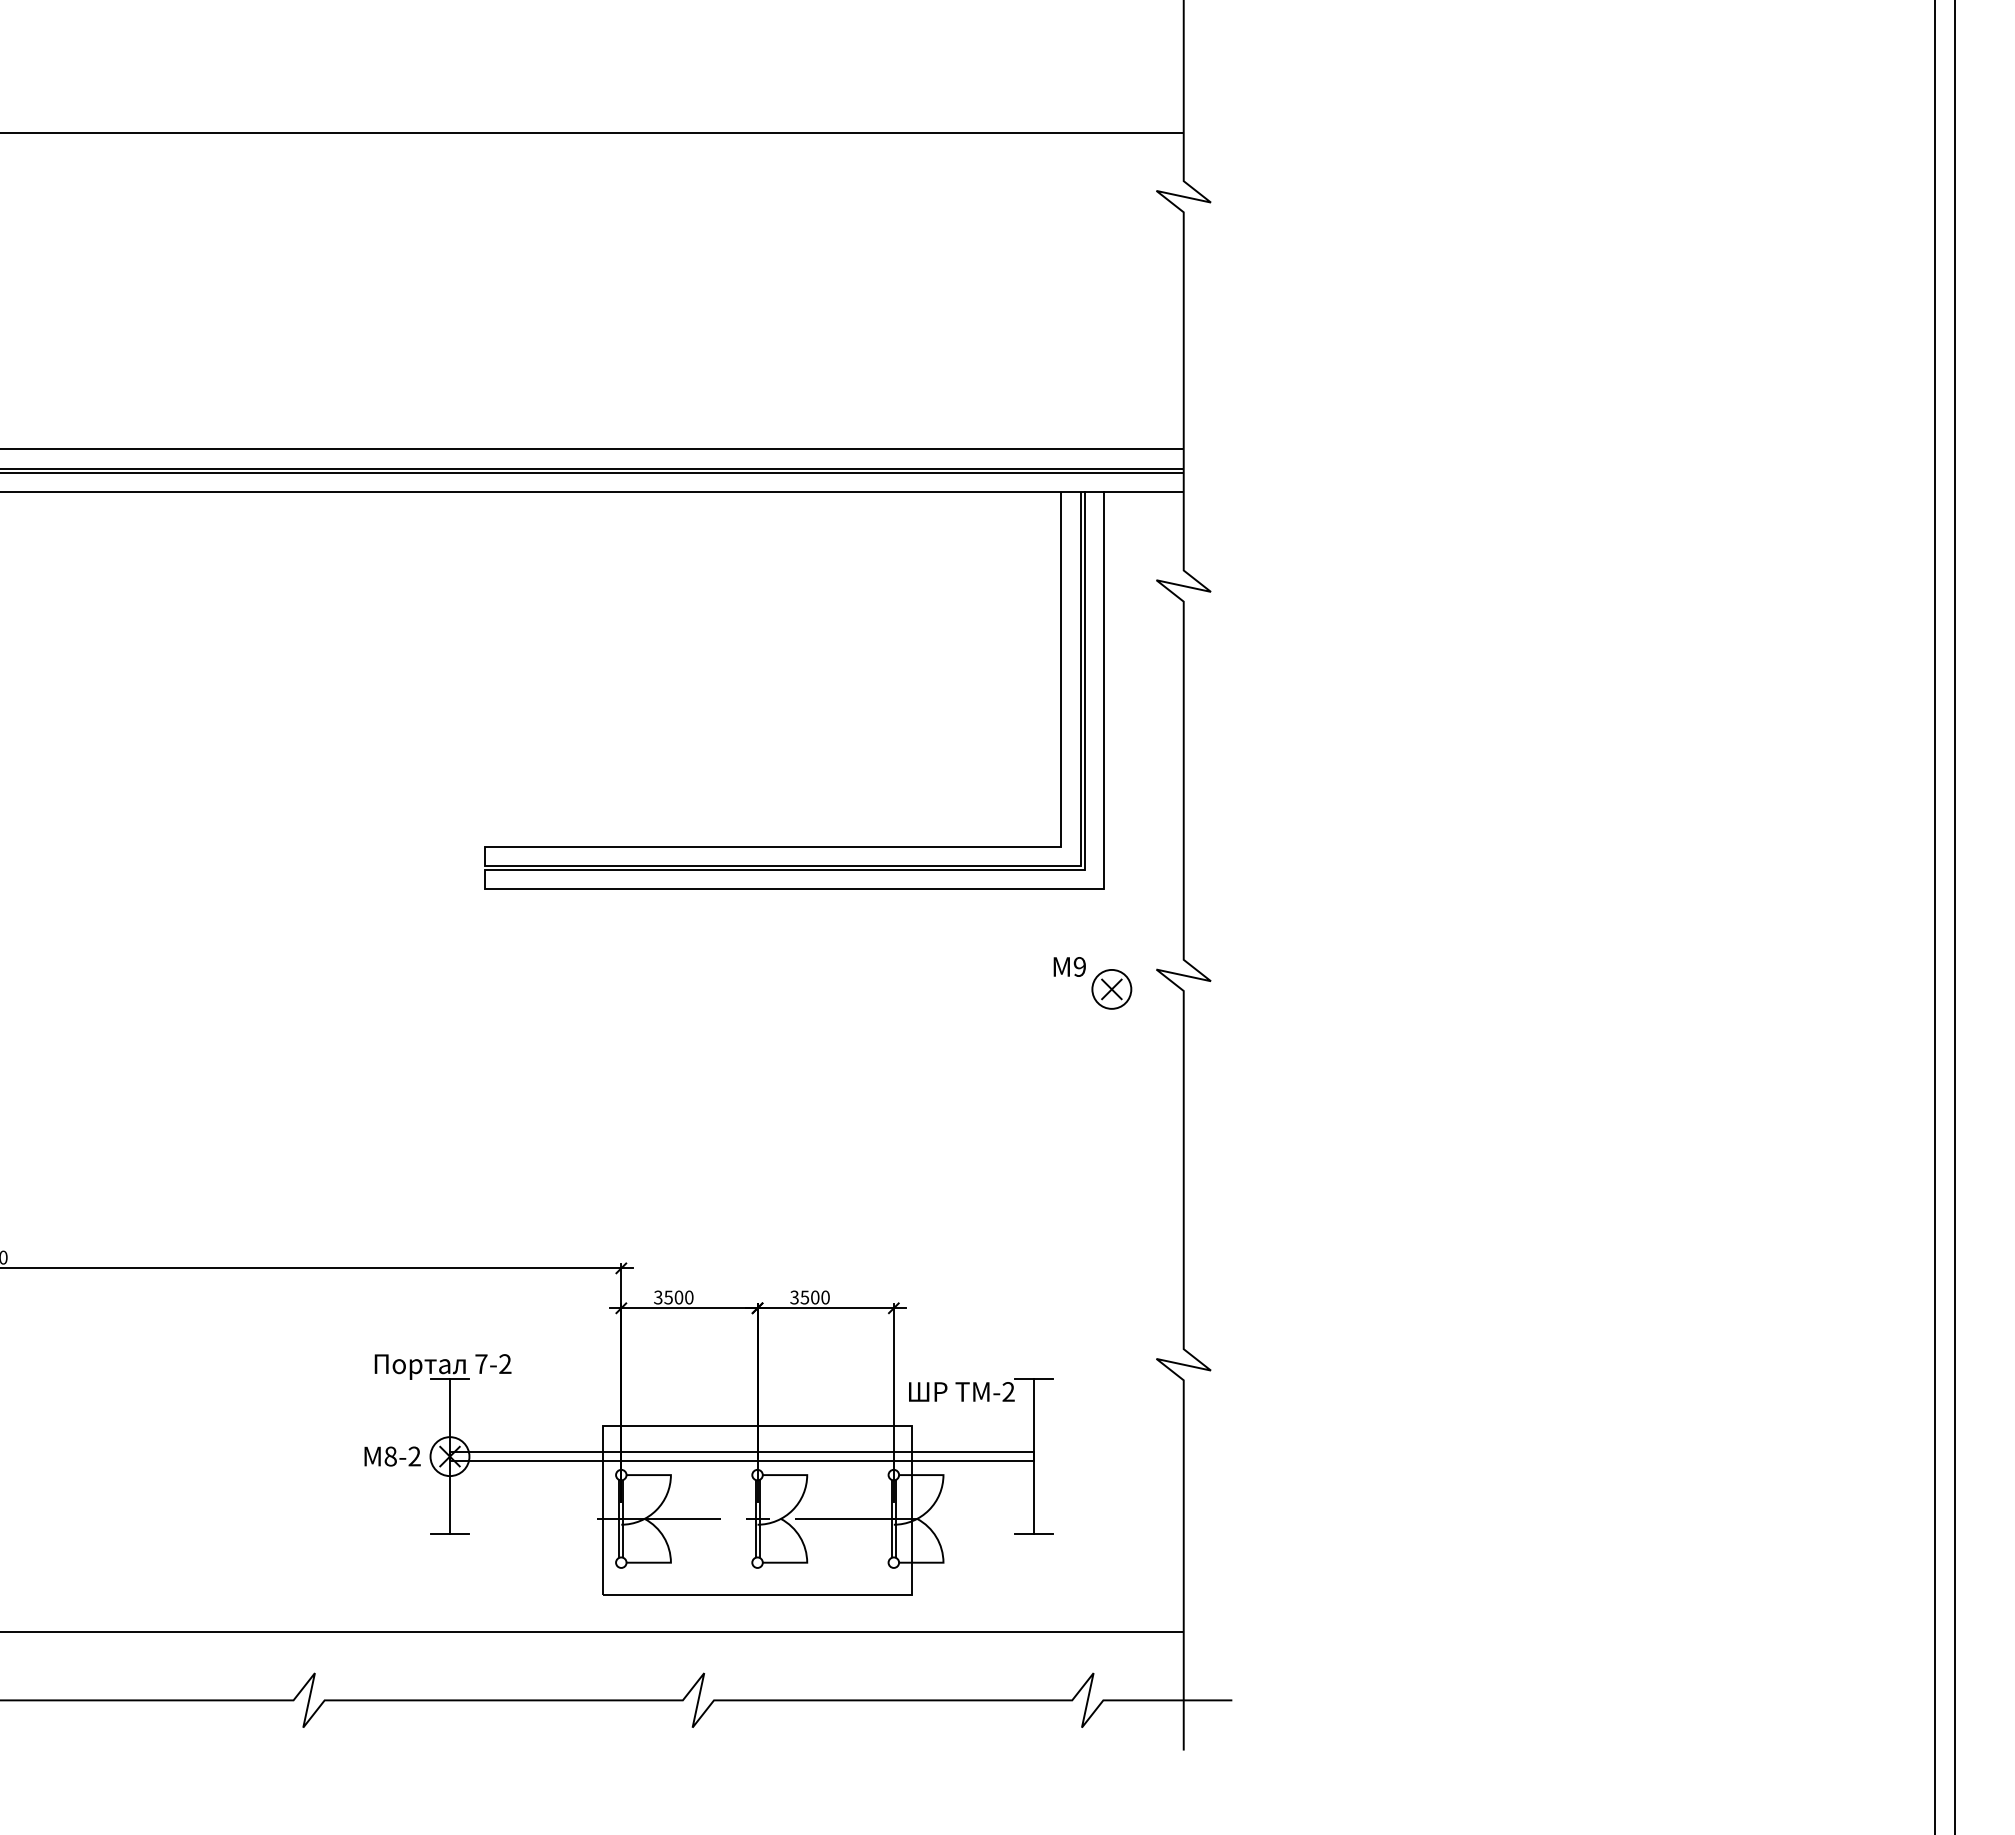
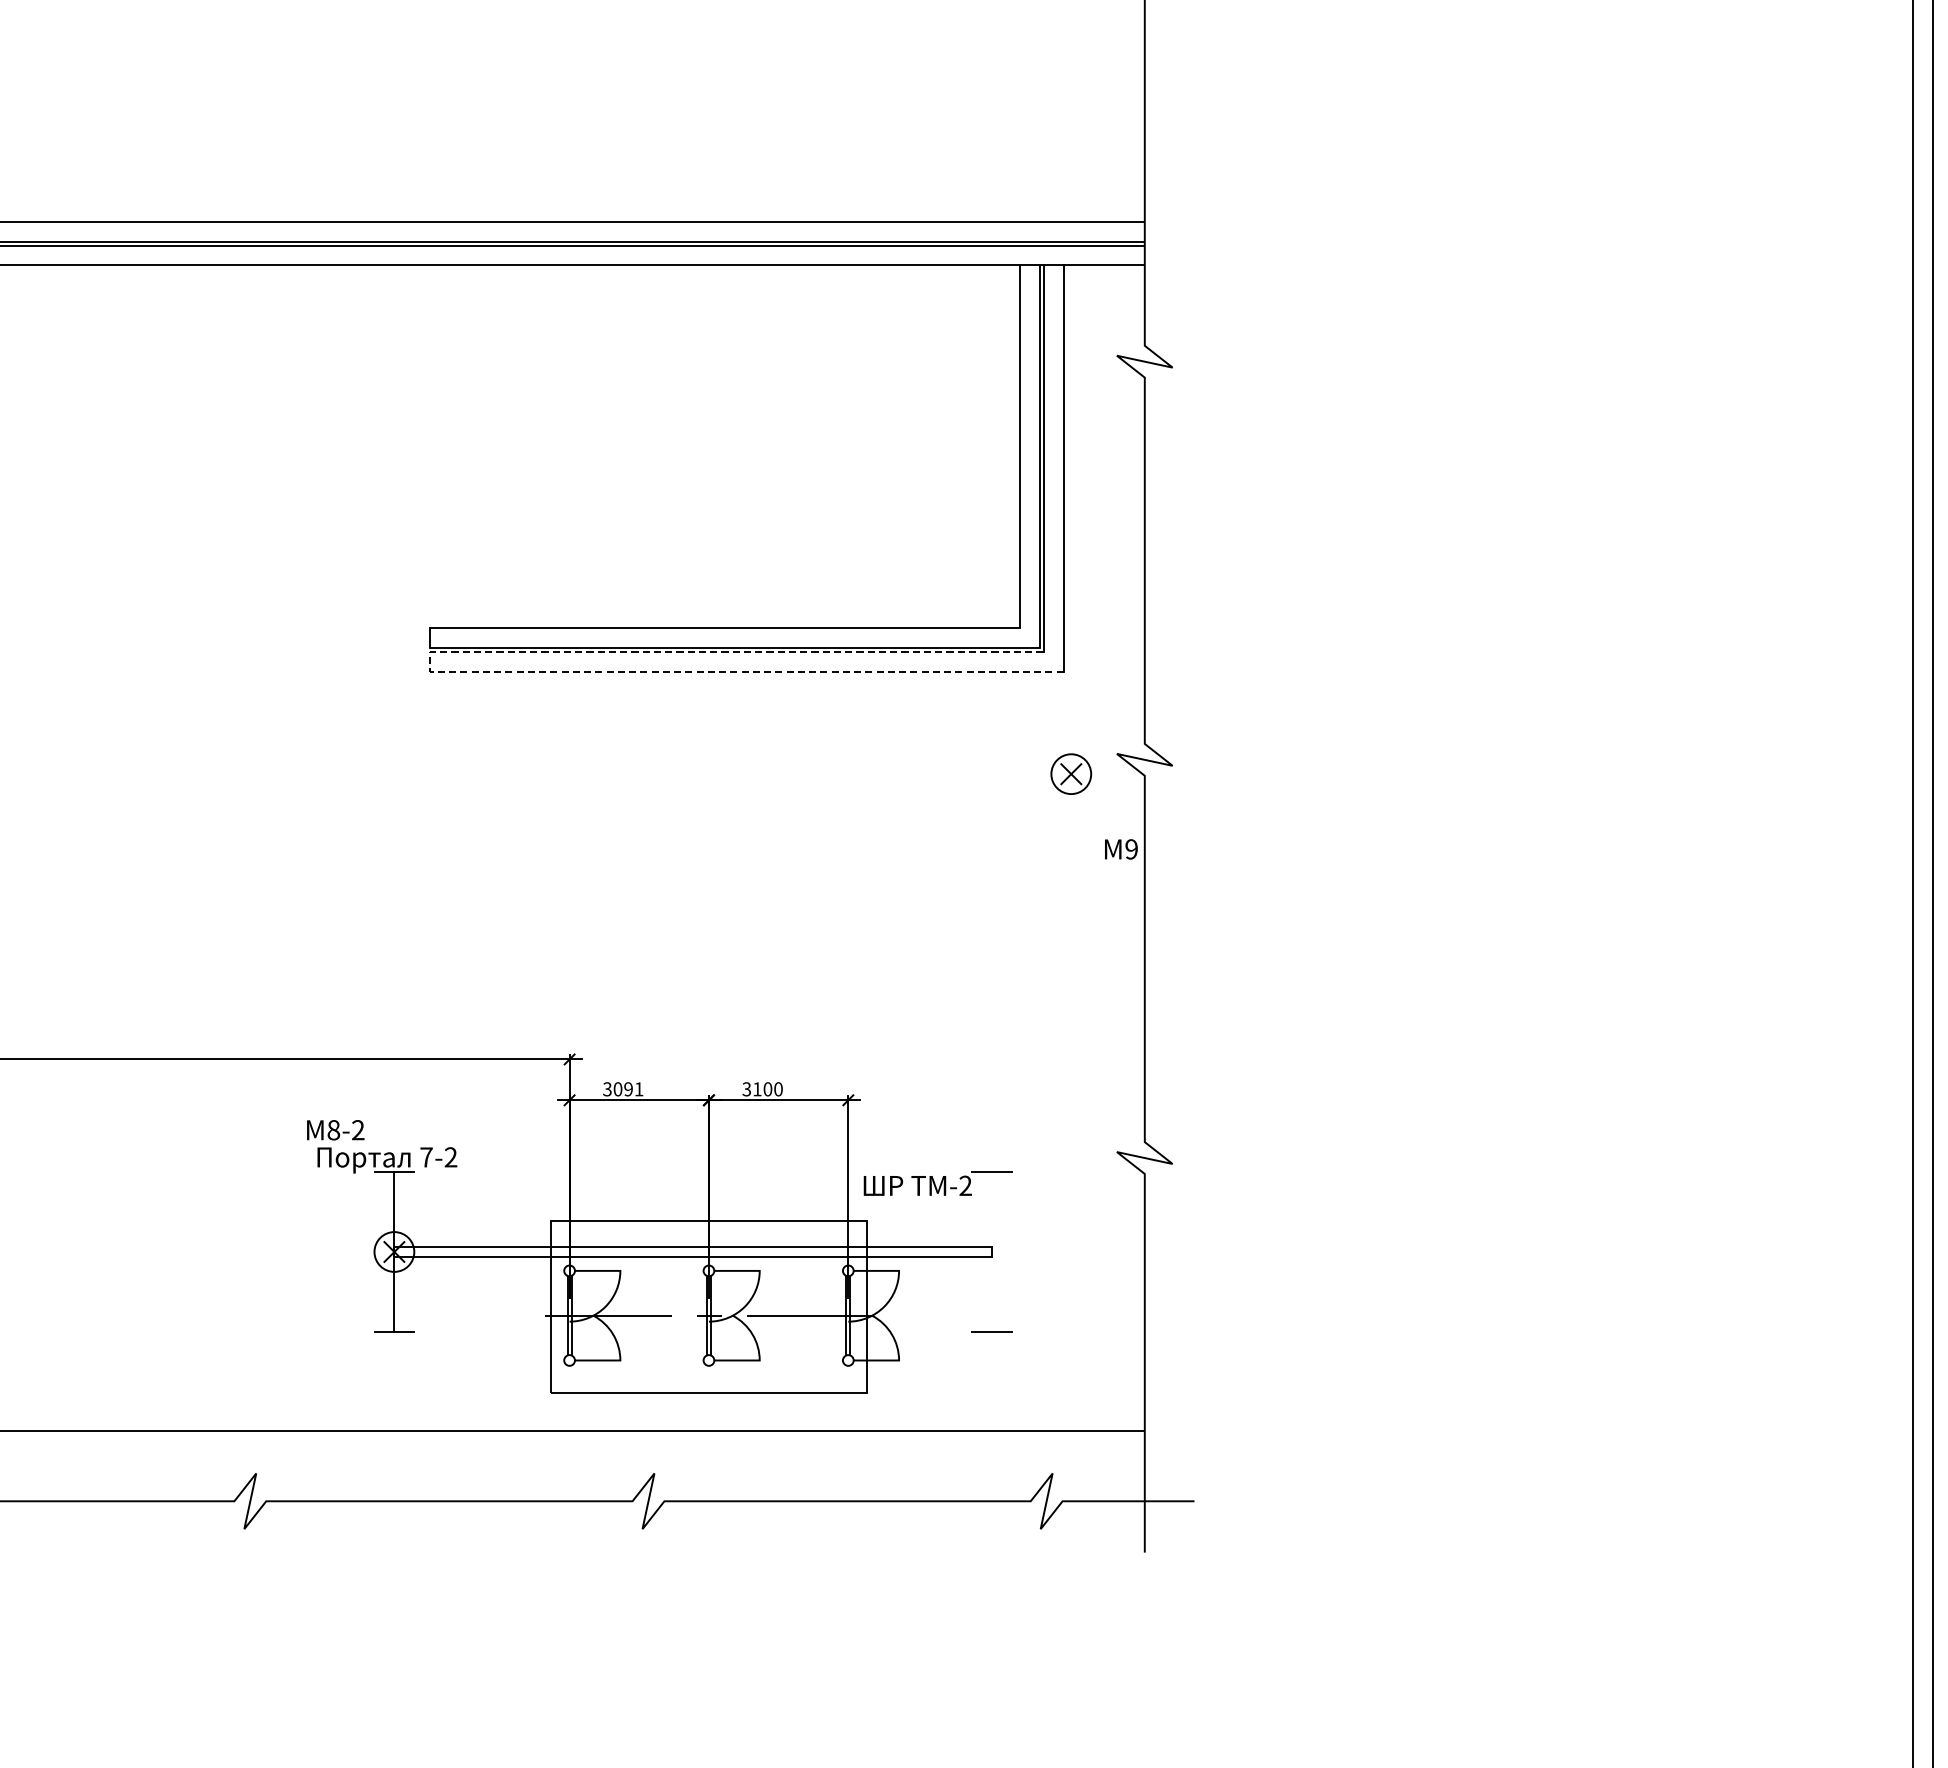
line: (484, 889) -> (429, 672), solid -> dashed
text: (1069, 966) -> (1121, 848), moved
text: (678, 1297) -> (628, 1089), 3500 -> 3091
text: (804, 1297) -> (756, 1089), 3500 -> 3100
text: (392, 1456) -> (335, 1130), moved
line: (1034, 1456) -> (992, 1251), removed

